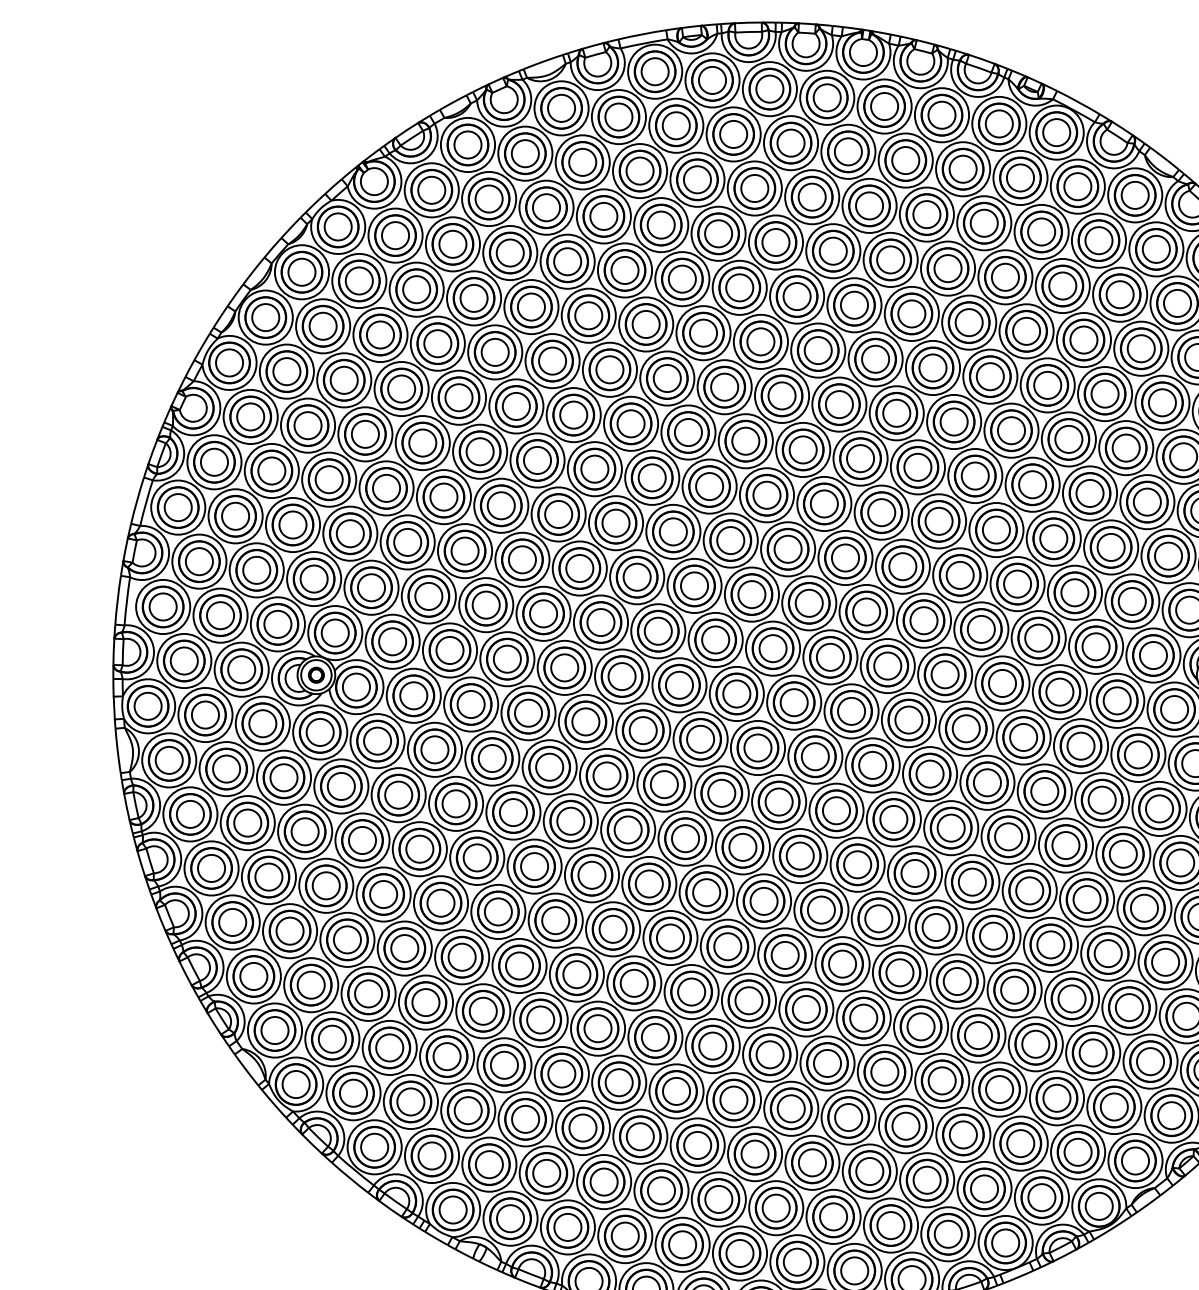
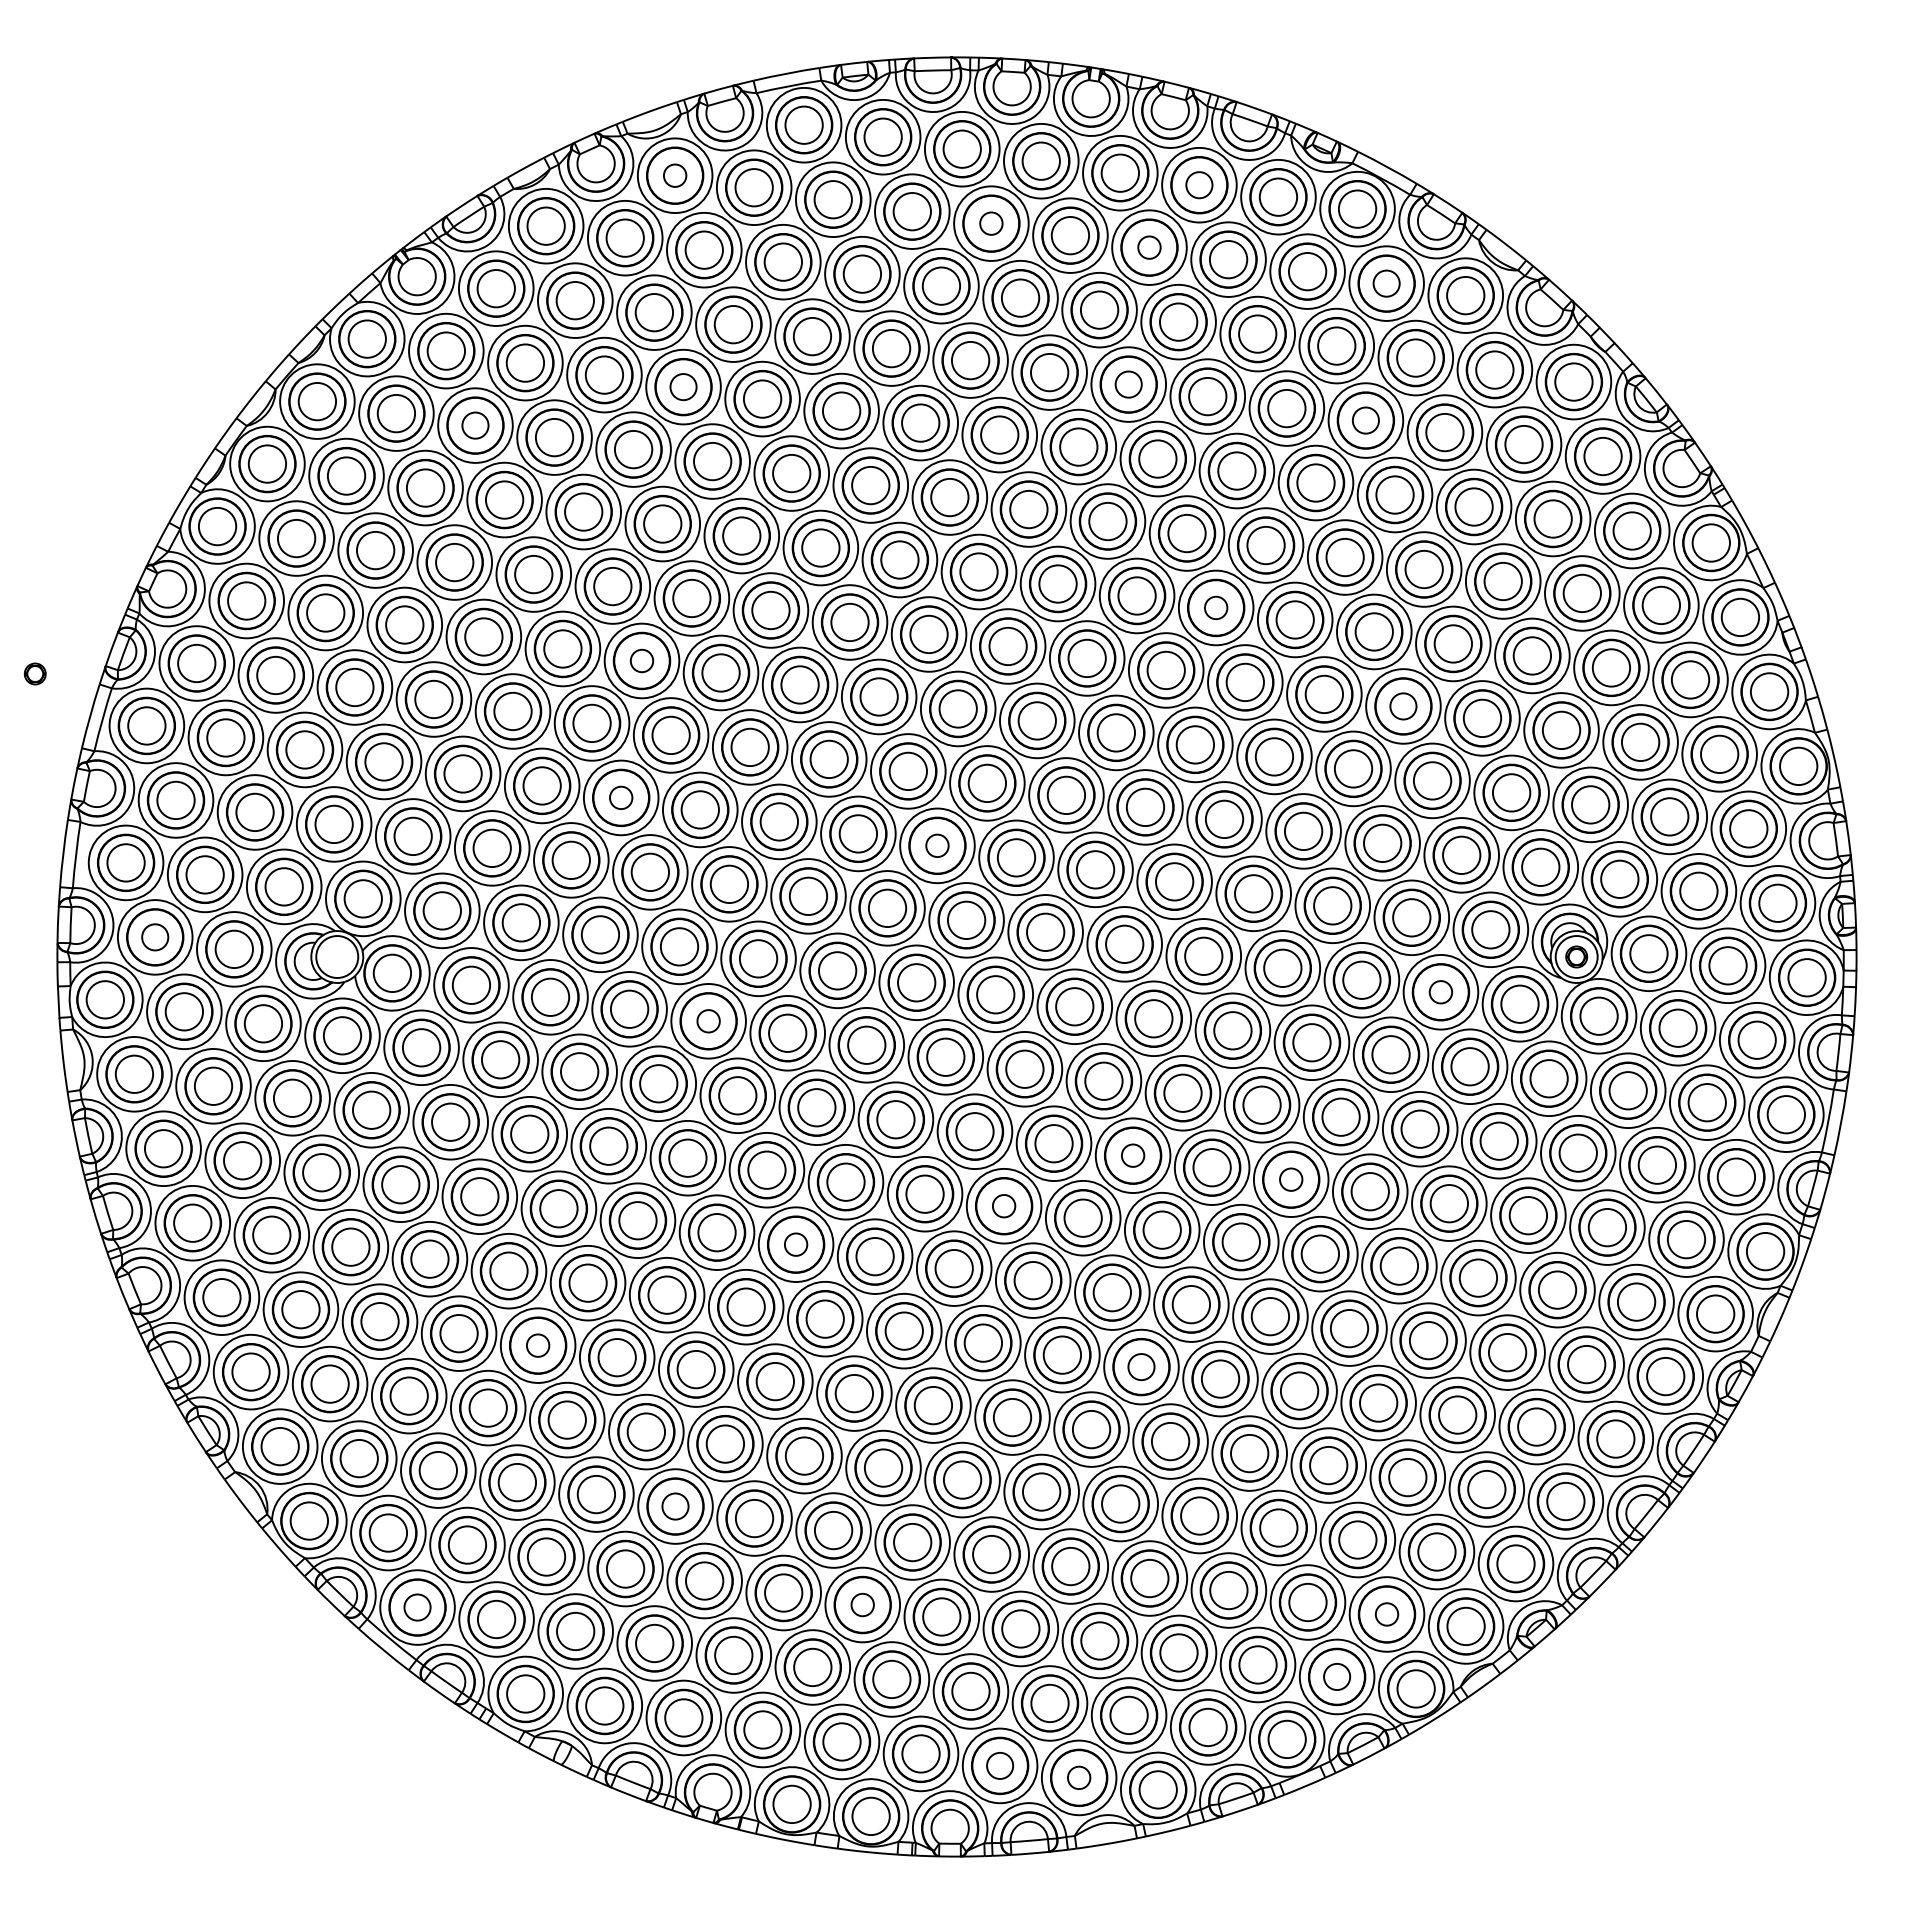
circle: (561, 108) -> (674, 175), size x0.6
circle: (942, 114) -> (1199, 184), size x0.7
circle: (791, 143) -> (991, 223), size x0.6
circle: (905, 160) -> (1149, 247), size x0.6
circle: (1077, 186) -> (1386, 283), size x0.7
circle: (890, 259) -> (1128, 384), size x0.7
circle: (567, 261) -> (683, 386), size x0.7
circle: (1062, 285) -> (1365, 420), size x0.7
circle: (416, 289) -> (475, 425), size x0.7
circle: (953, 421) -> (1215, 607), size x0.6
circle: (537, 460) -> (641, 660), size x0.6
circle: (1090, 493) -> (1403, 706), size x0.7
circle: (521, 559) -> (620, 797), size x0.6
circle: (751, 594) -> (937, 845), size x0.6
circle: (183, 661) -> (154, 937), size x0.7
part: (315, 674) -> (34, 673), moved
circle: (1116, 700) -> (1440, 991), size x0.6
circle: (585, 721) -> (708, 1020), size x0.6
circle: (893, 819) -> (1132, 1155), size x0.6
circle: (1008, 836) -> (1290, 1179), size x0.6
circle: (799, 855) -> (1003, 1205), size x0.6
circle: (648, 883) -> (795, 1244), size x0.6
circle: (461, 957) -> (537, 1345), size x0.6
circle: (899, 972) -> (1141, 1366), size x0.7
circle: (561, 1073) -> (675, 1506), size x0.7
circle: (697, 1145) -> (862, 1604), size x0.6
circle: (374, 1147) -> (417, 1607), size x0.7
circle: (1077, 1152) -> (1386, 1614), size x0.6
circle: (1041, 1197) -> (1336, 1676), size x0.7
circle: (796, 1261) -> (999, 1765), size x0.7
circle: (854, 1270) -> (1078, 1777), size x0.6

